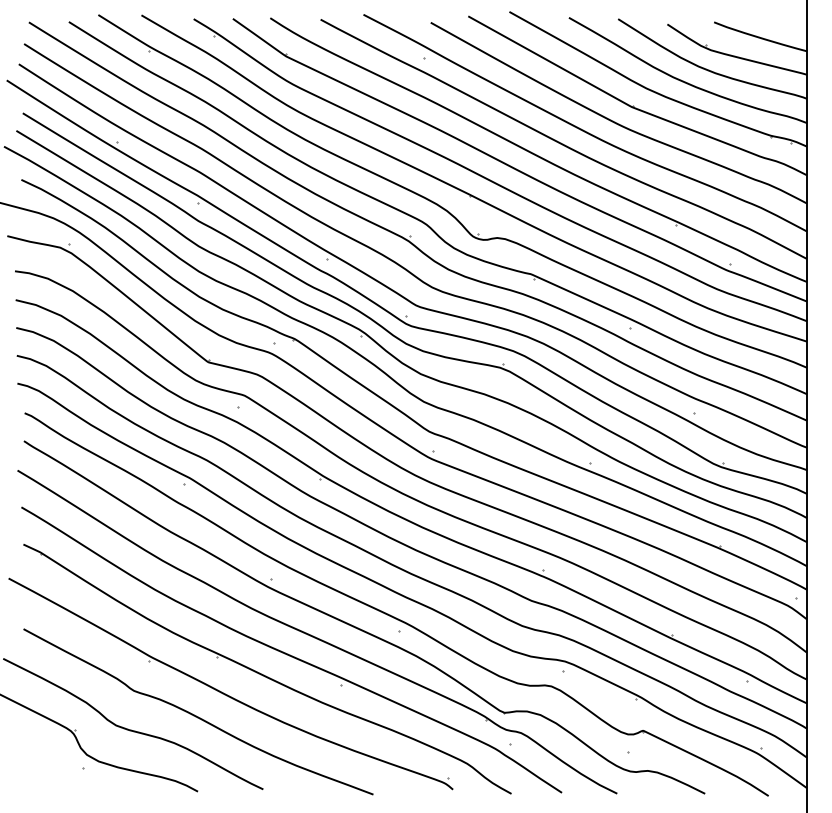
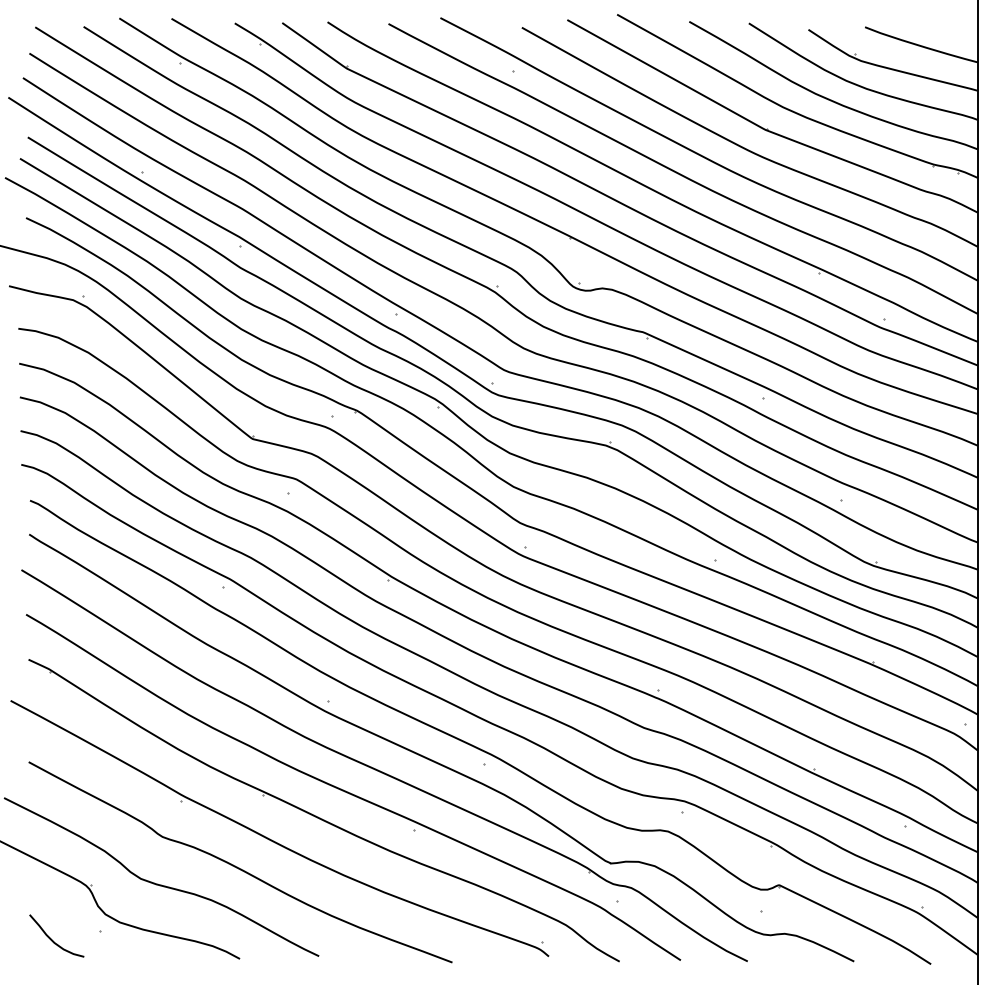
curve: (43, 775) -> (52, 939), added

